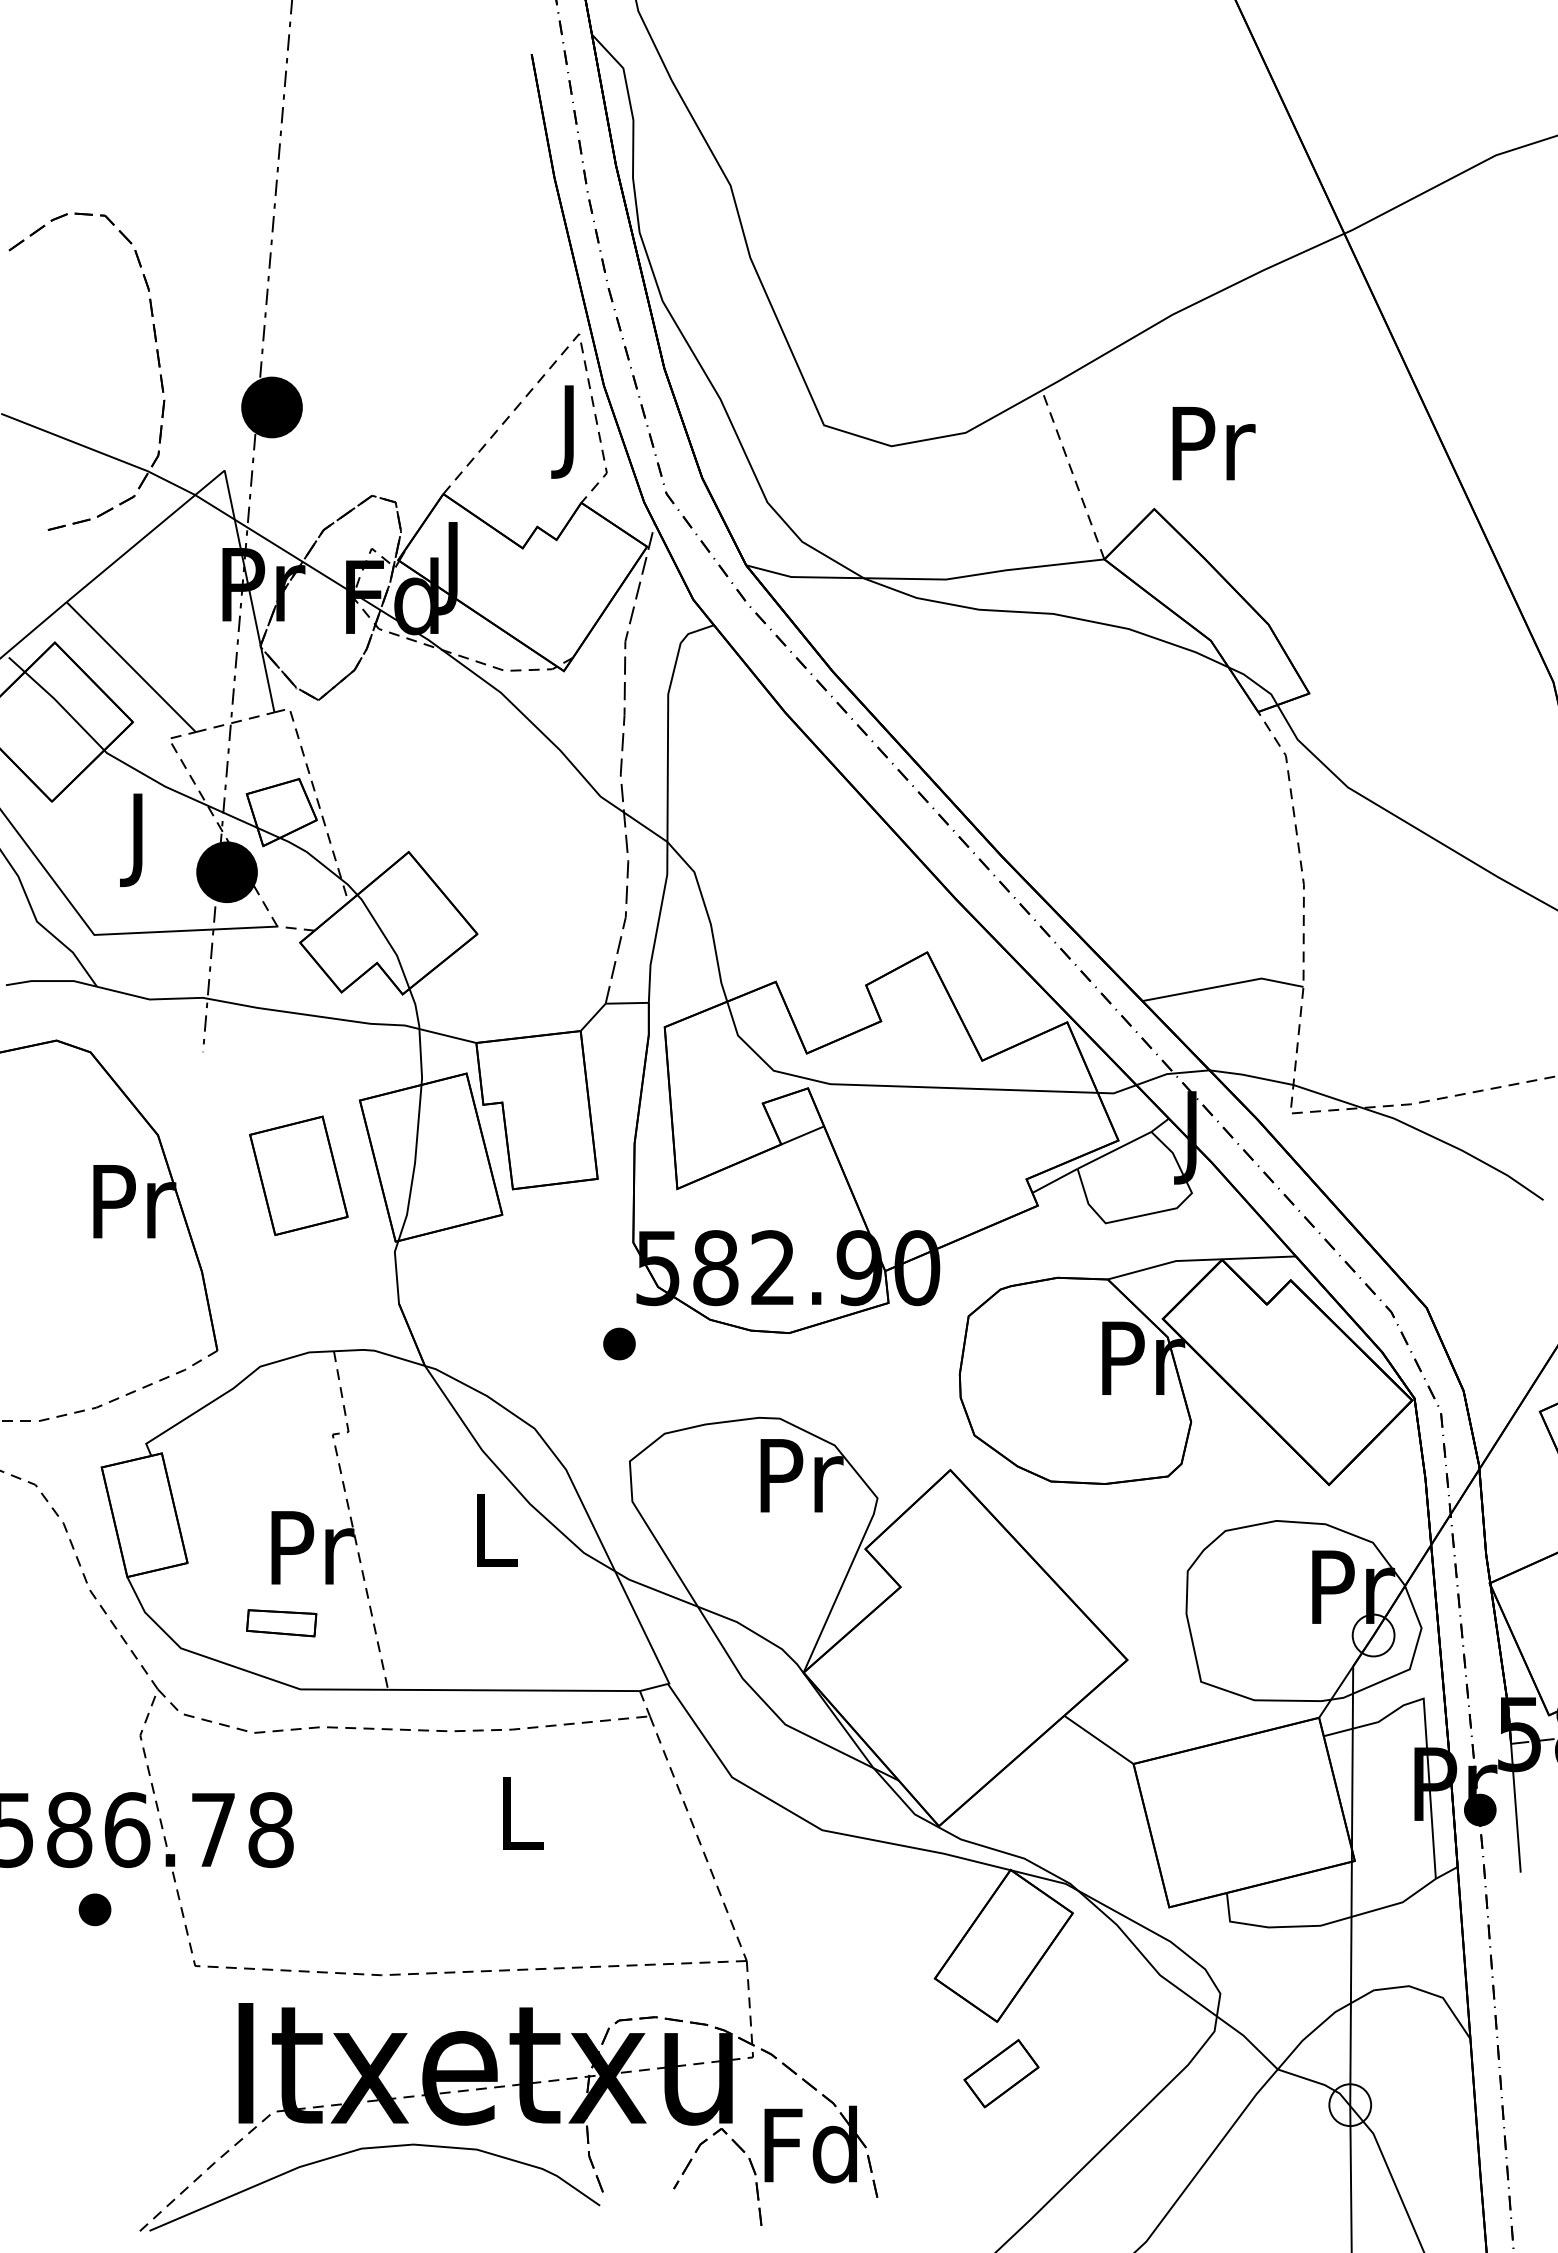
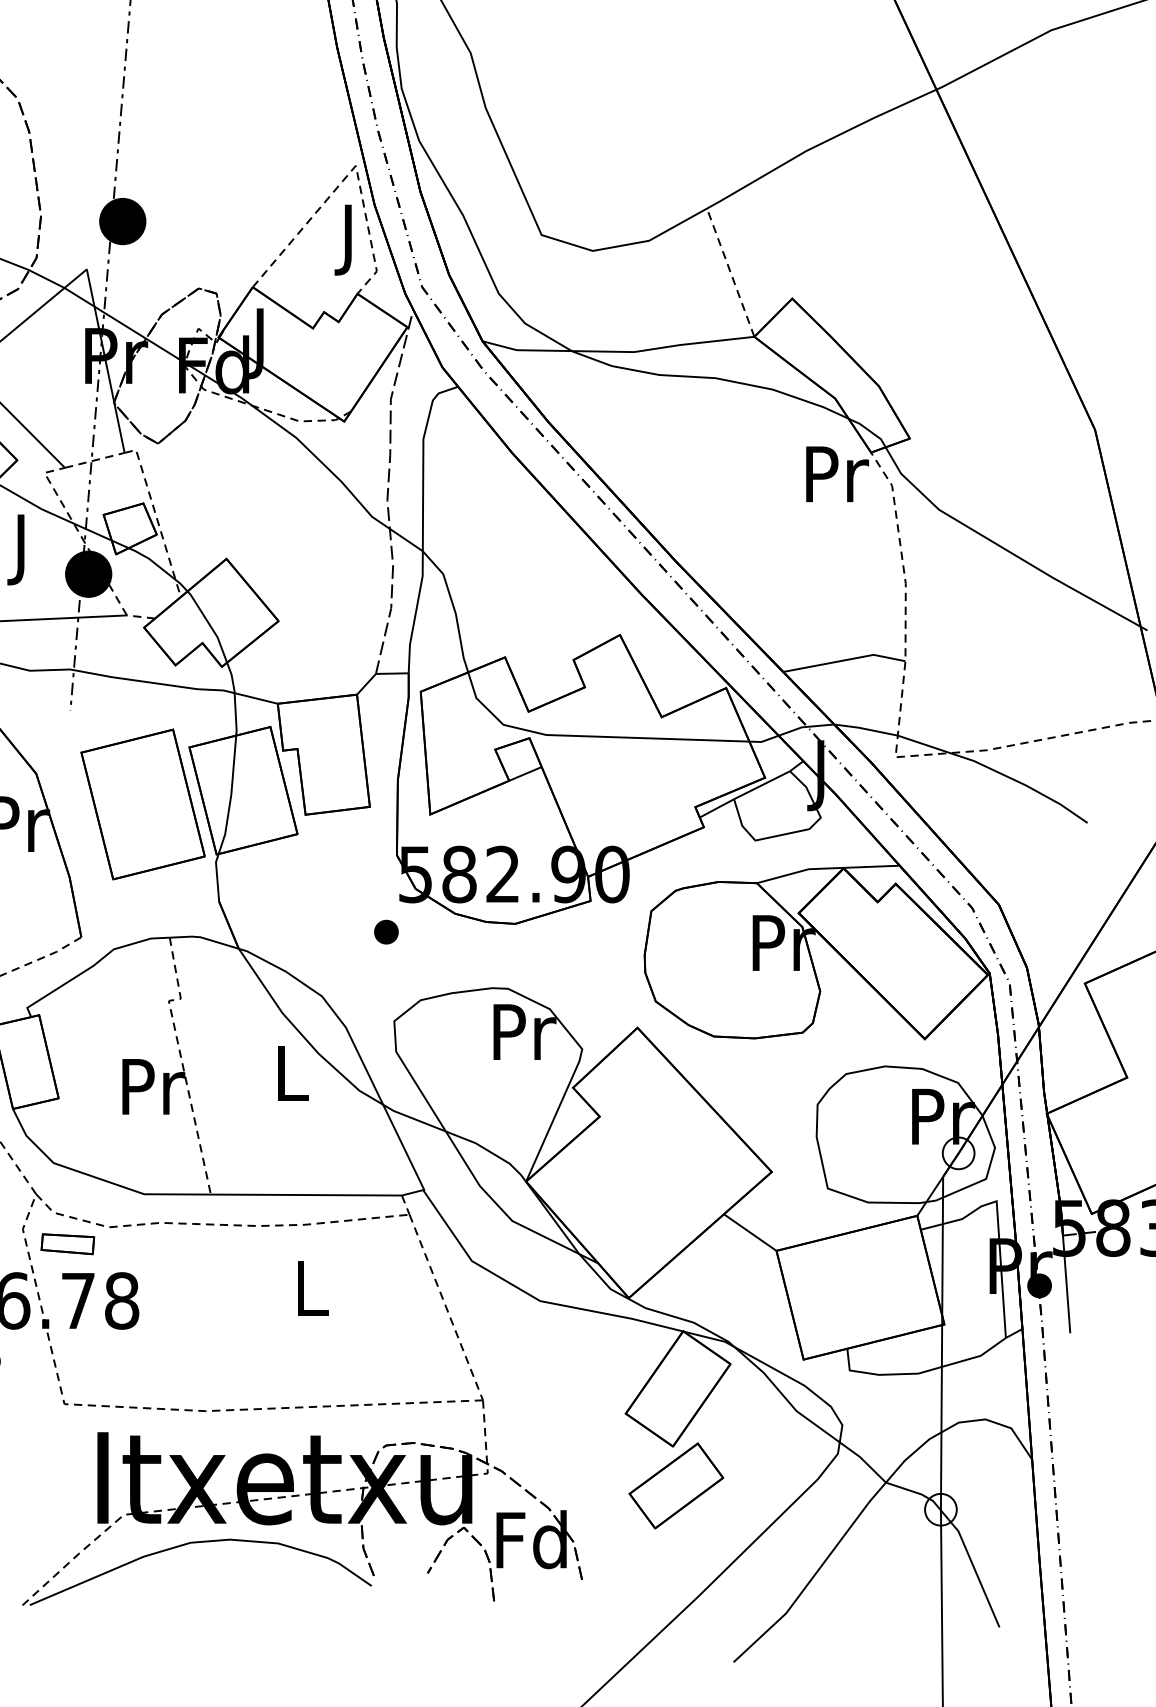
text: (1213, 443) -> (837, 474), moved
part: (298, 1175) -> (142, 804), size x1.67
part: (281, 1623) -> (67, 1244), moved
part: (1001, 2073) -> (676, 1485), size x1.67

